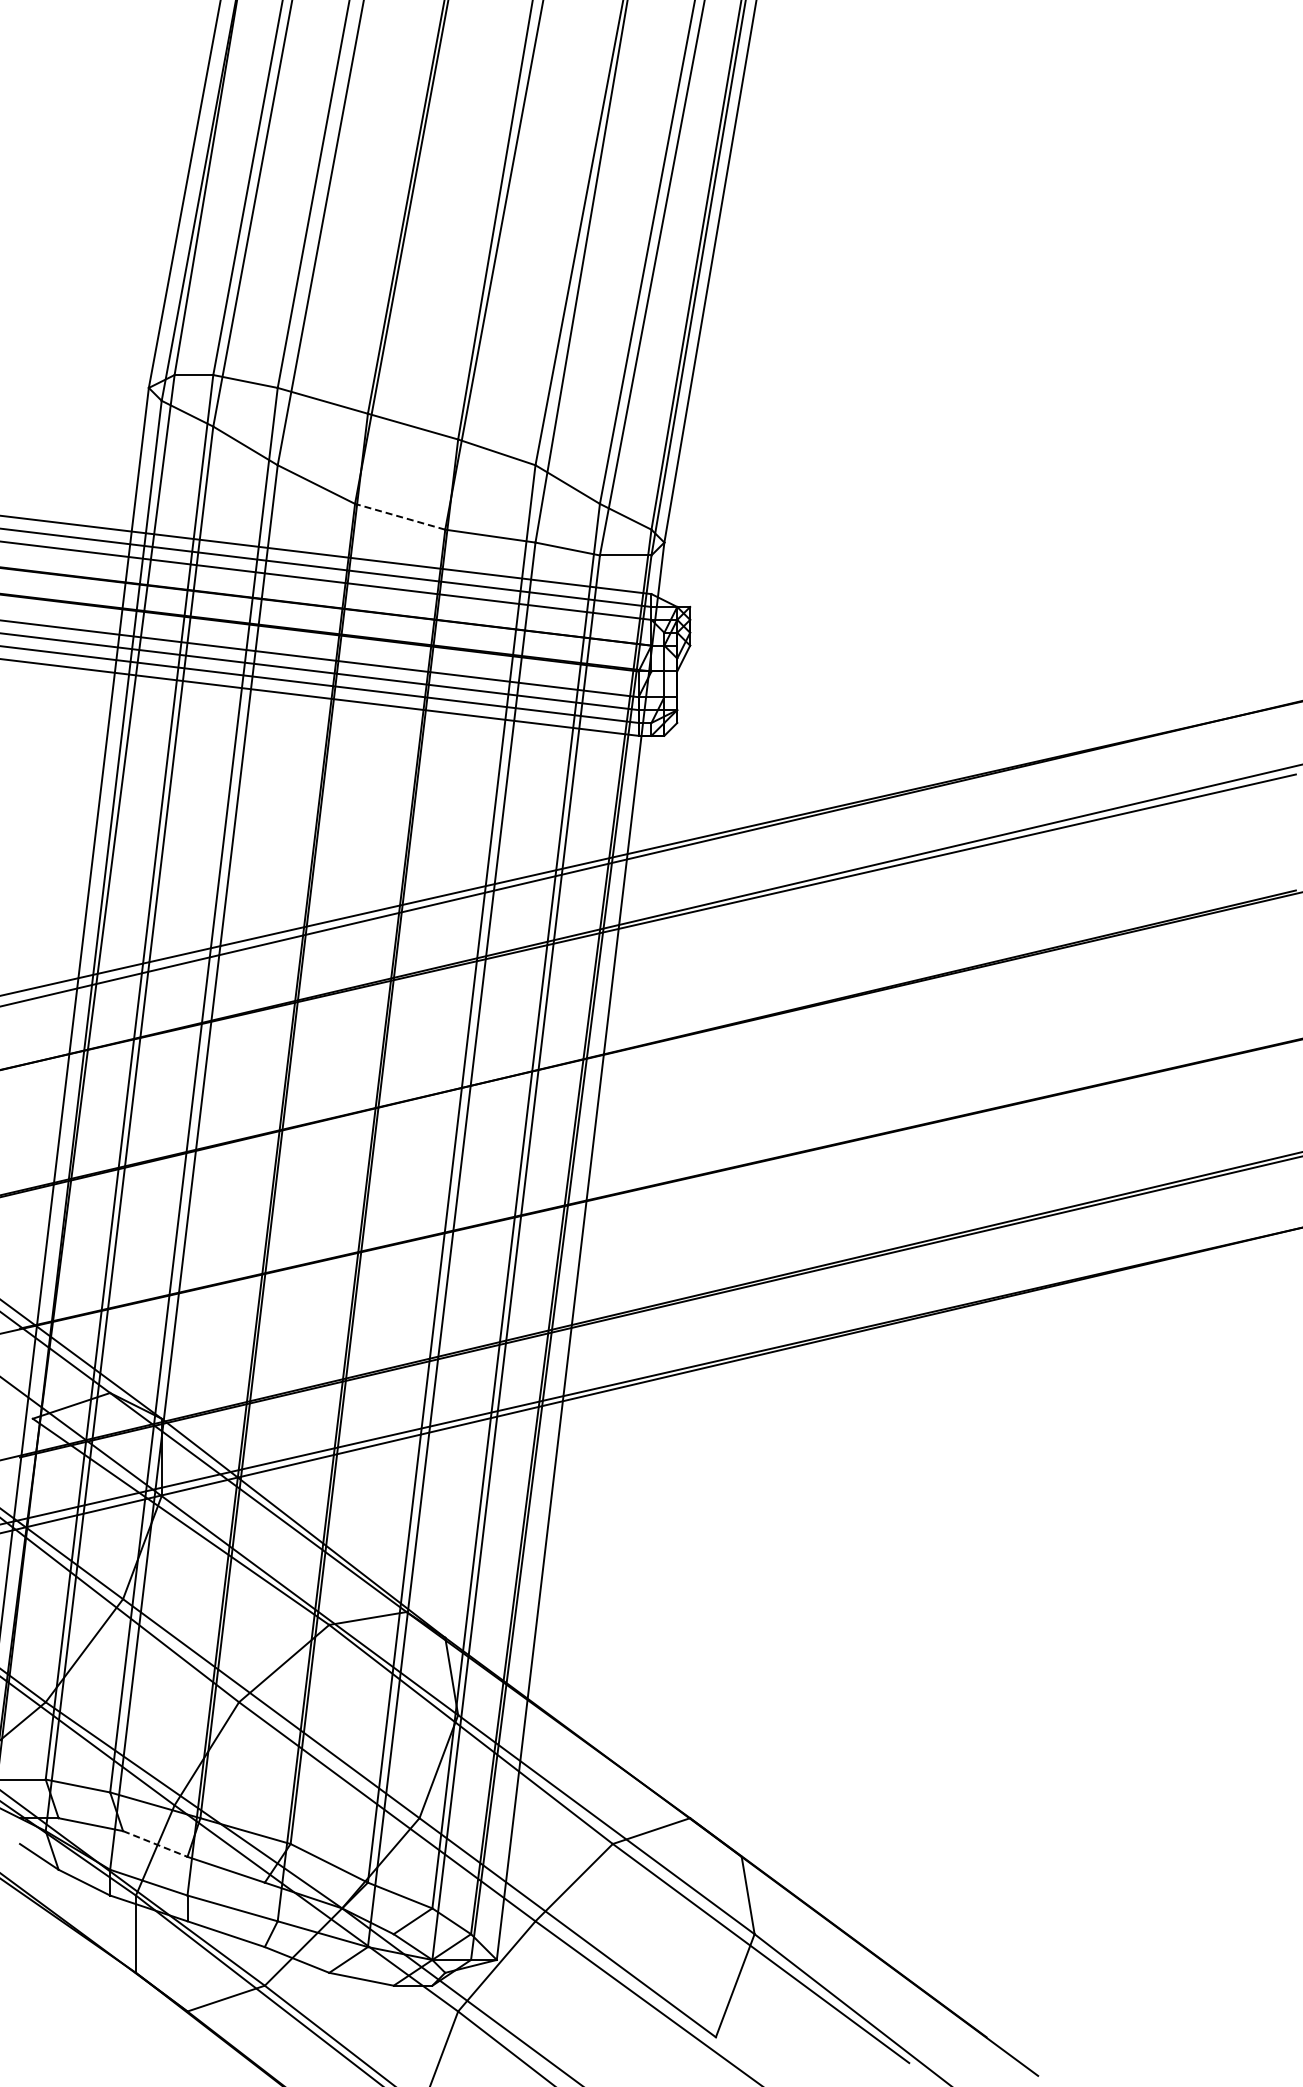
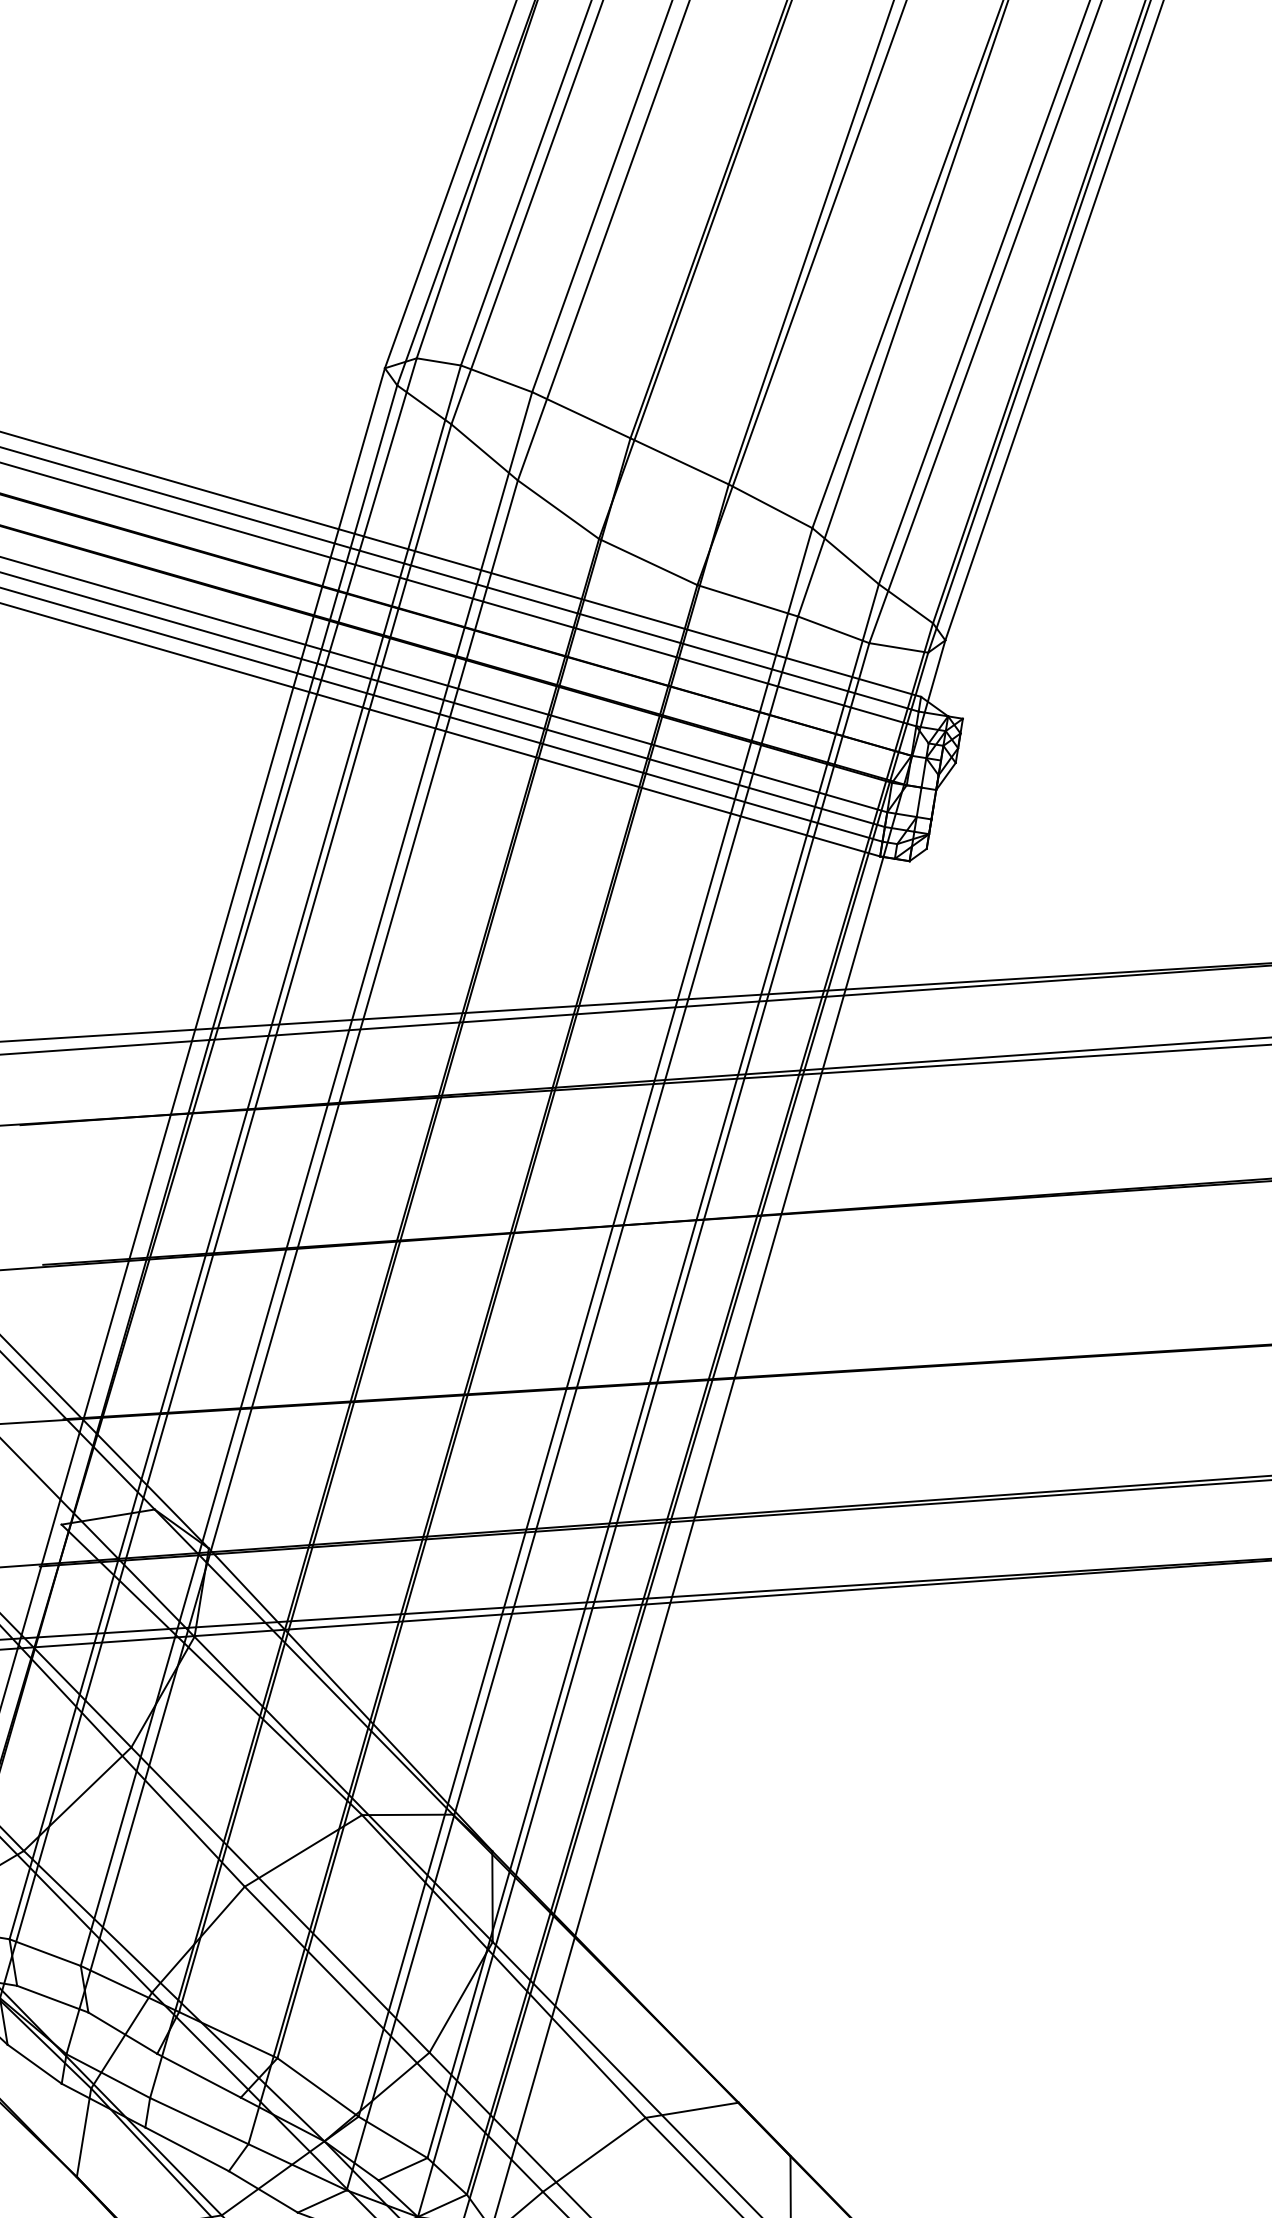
line: (400, 516) -> (648, 561), dashed -> solid
line: (155, 1843) -> (123, 2032), dashed -> solid

